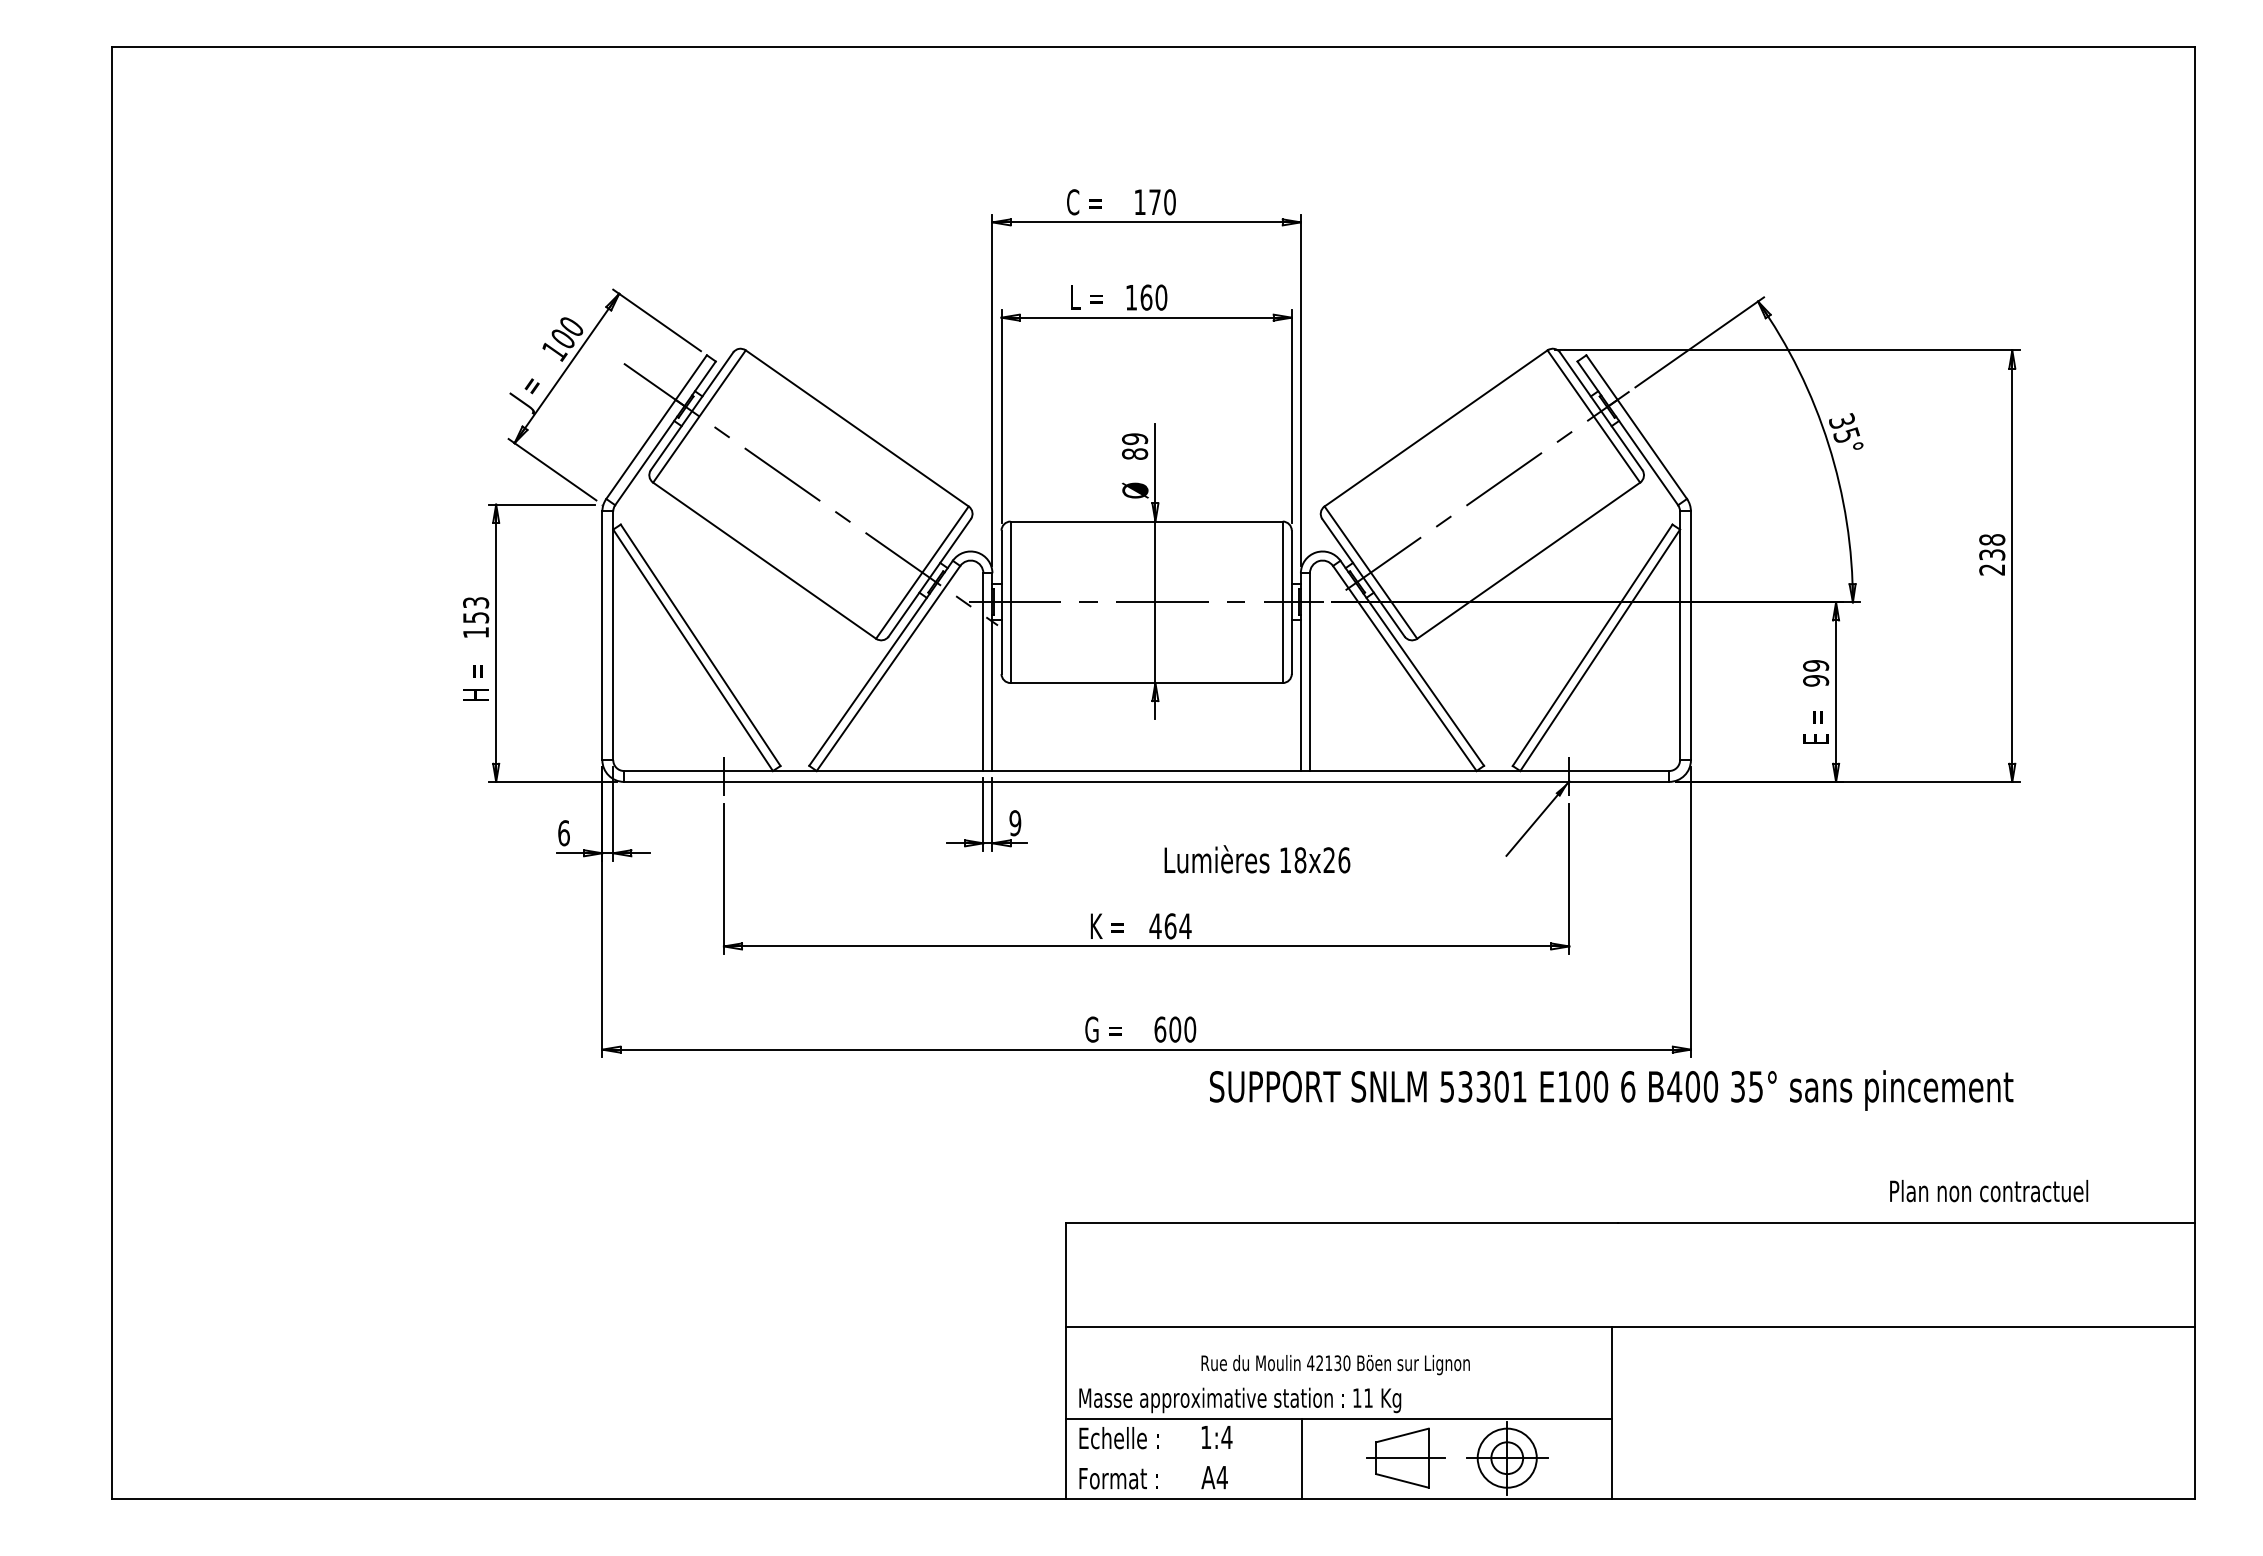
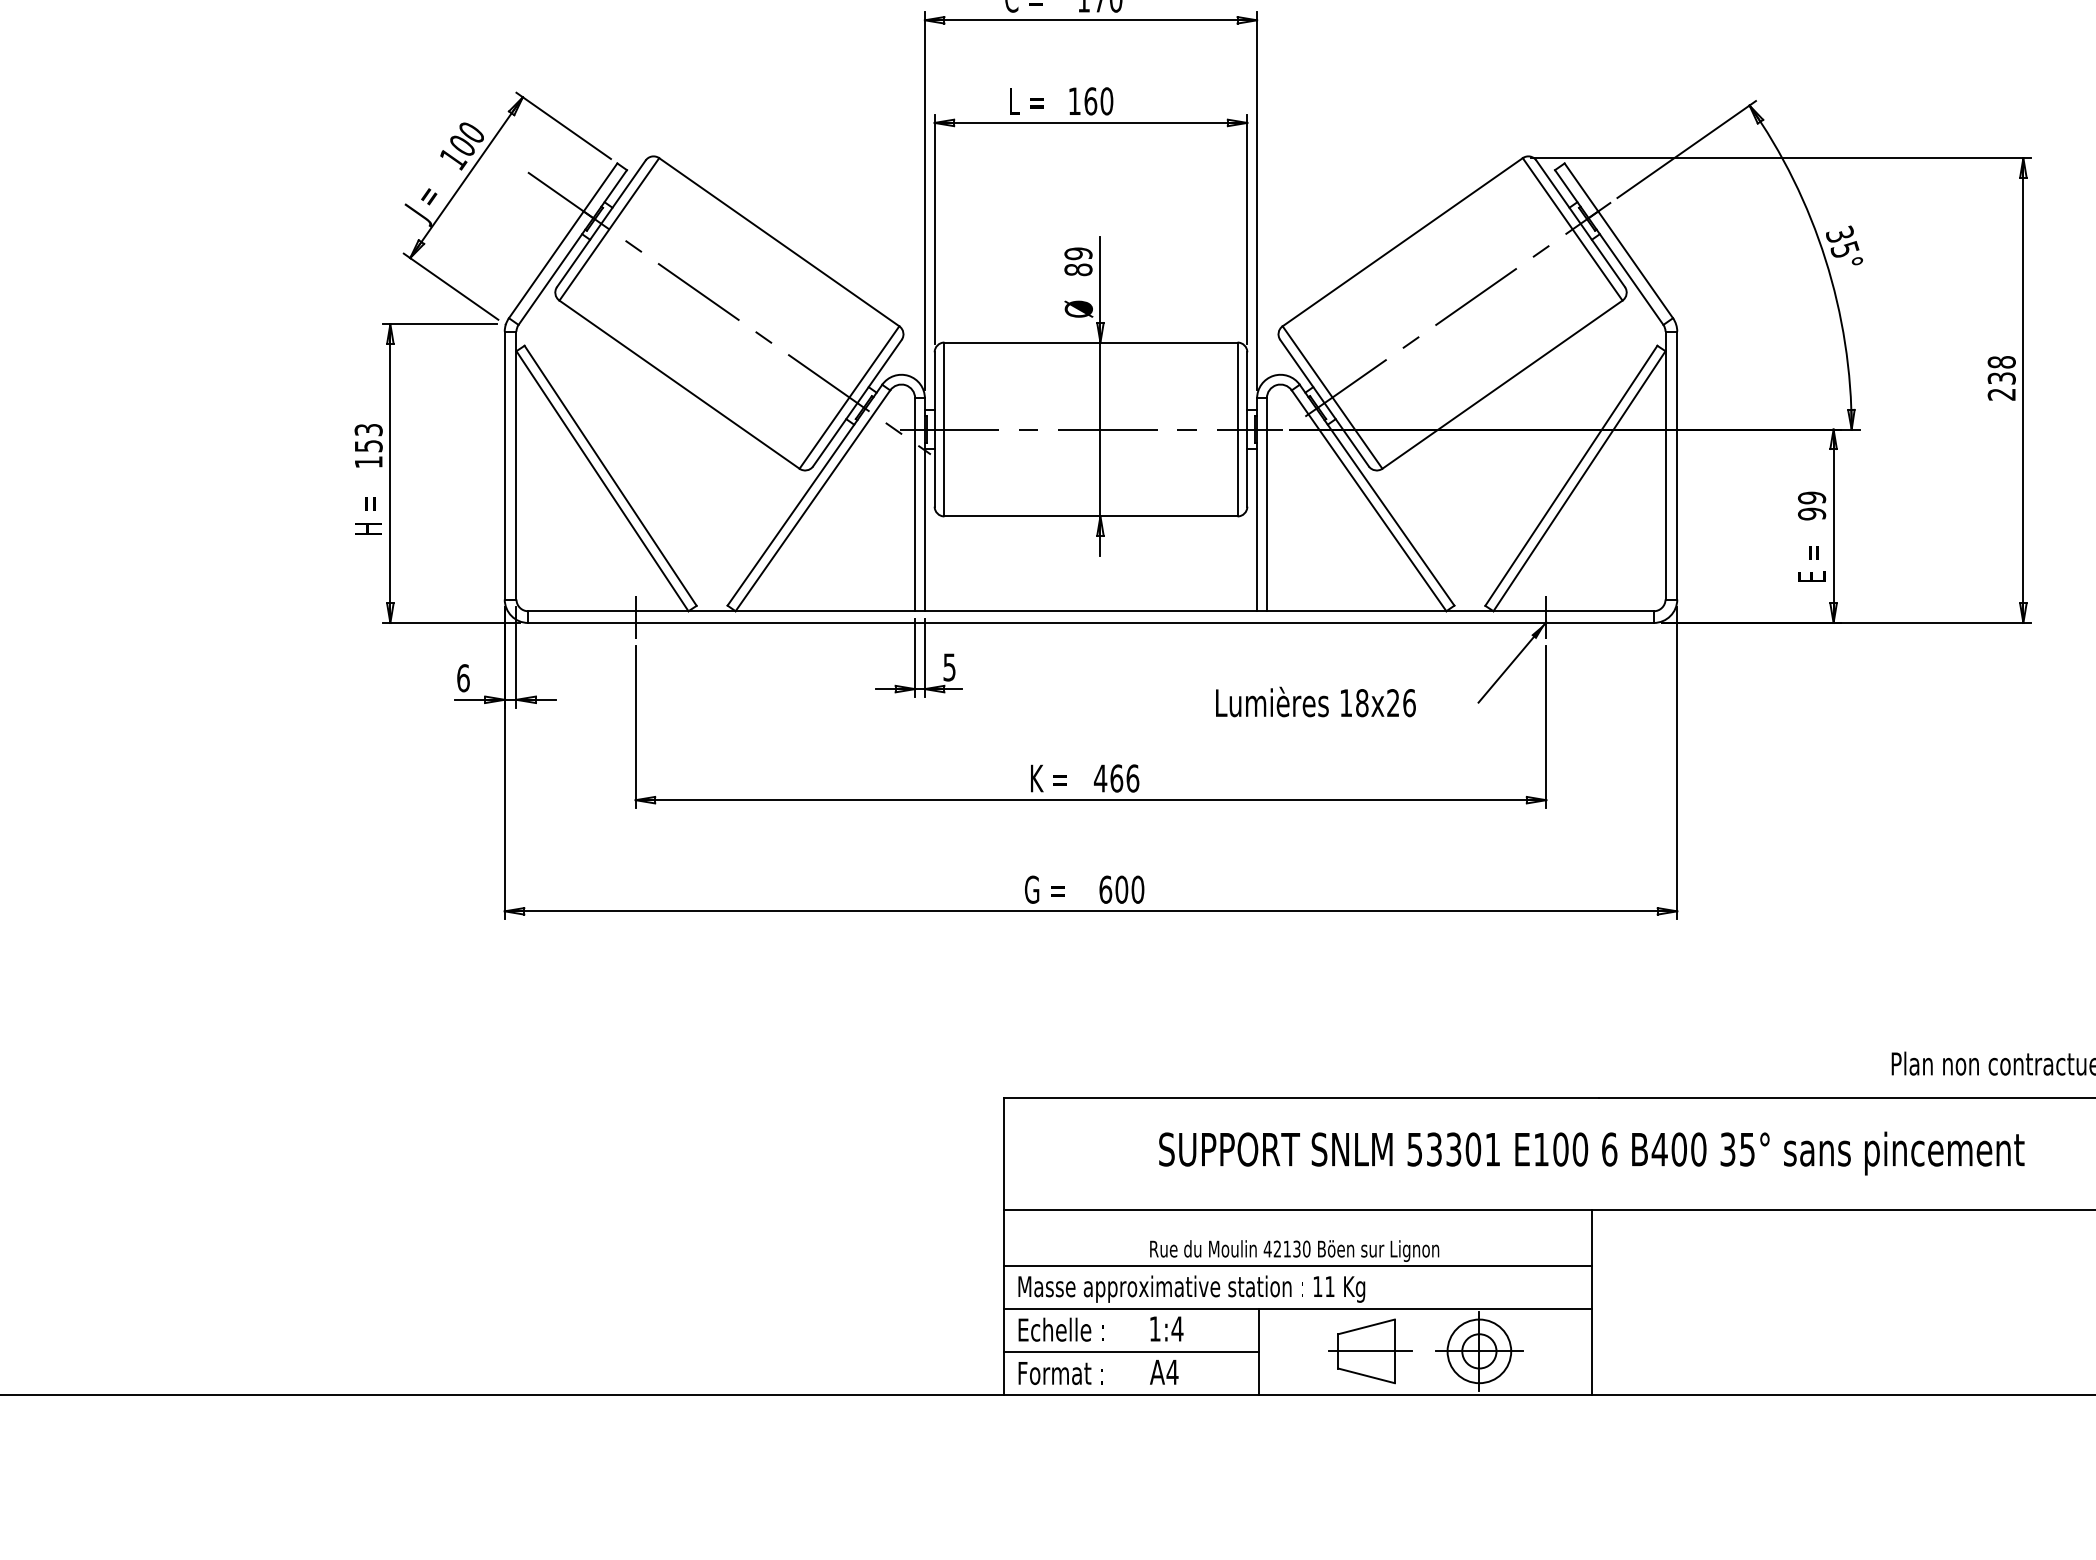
text: (1015, 822) -> (949, 666), 9 -> 5
text: (1257, 859) -> (1315, 702), moved
text: (1185, 926) -> (1132, 778), 464 -> 466
text: (1611, 1090) -> (1591, 1153), moved
line: (1338, 1379) -> (1297, 1266), added
line: (1183, 1459) -> (1130, 1352), added

